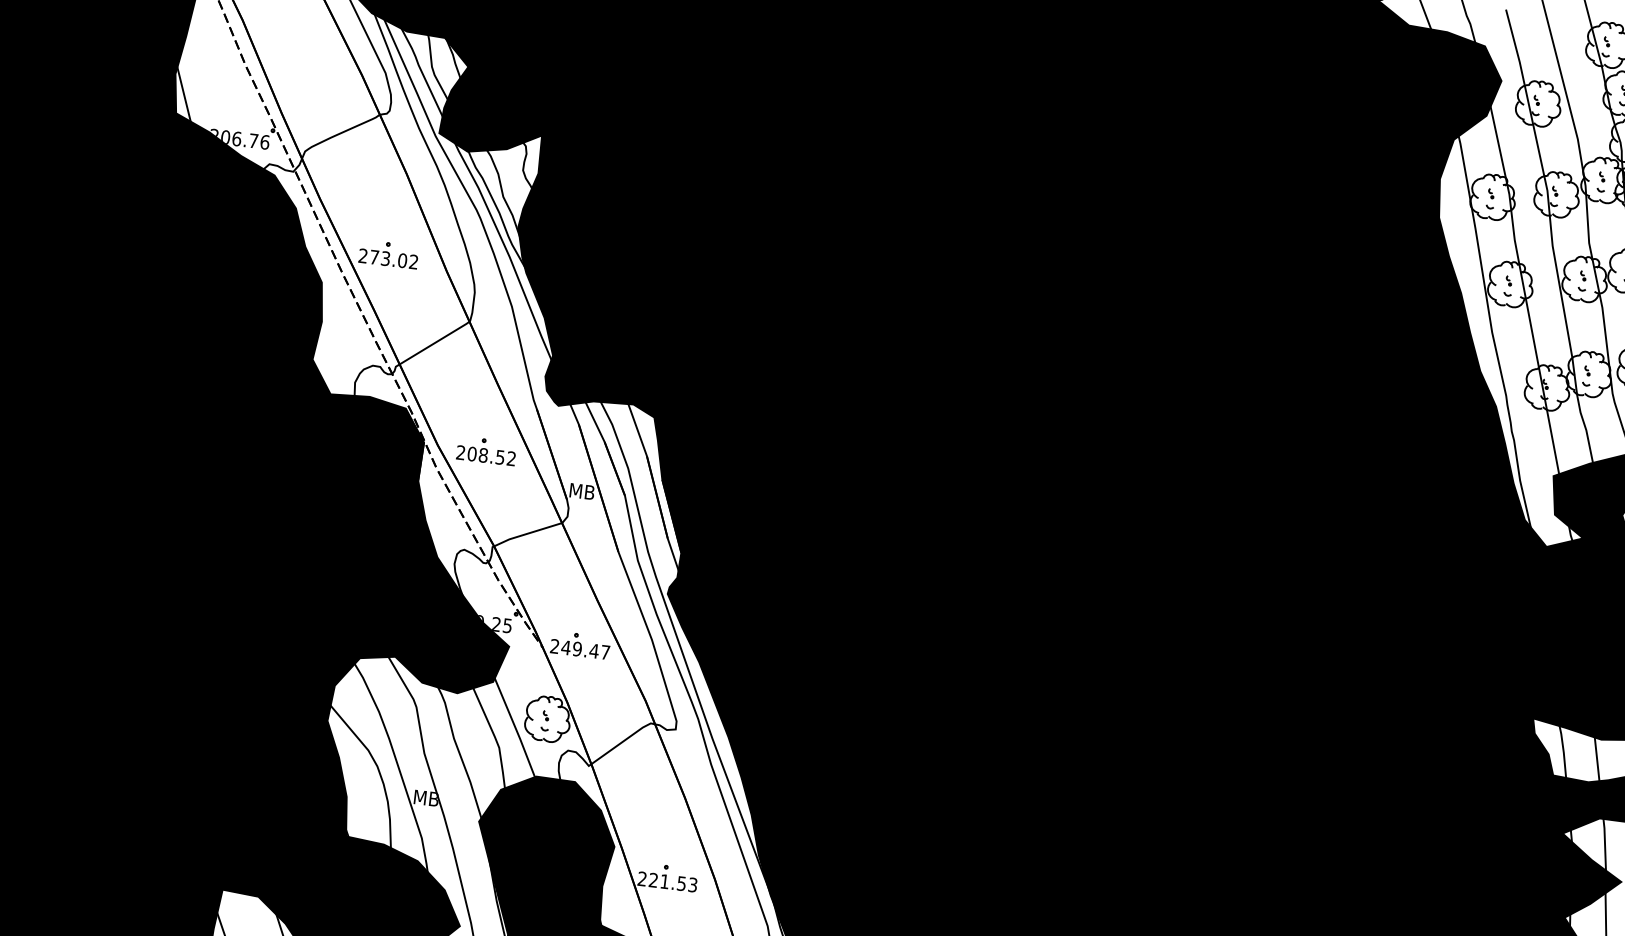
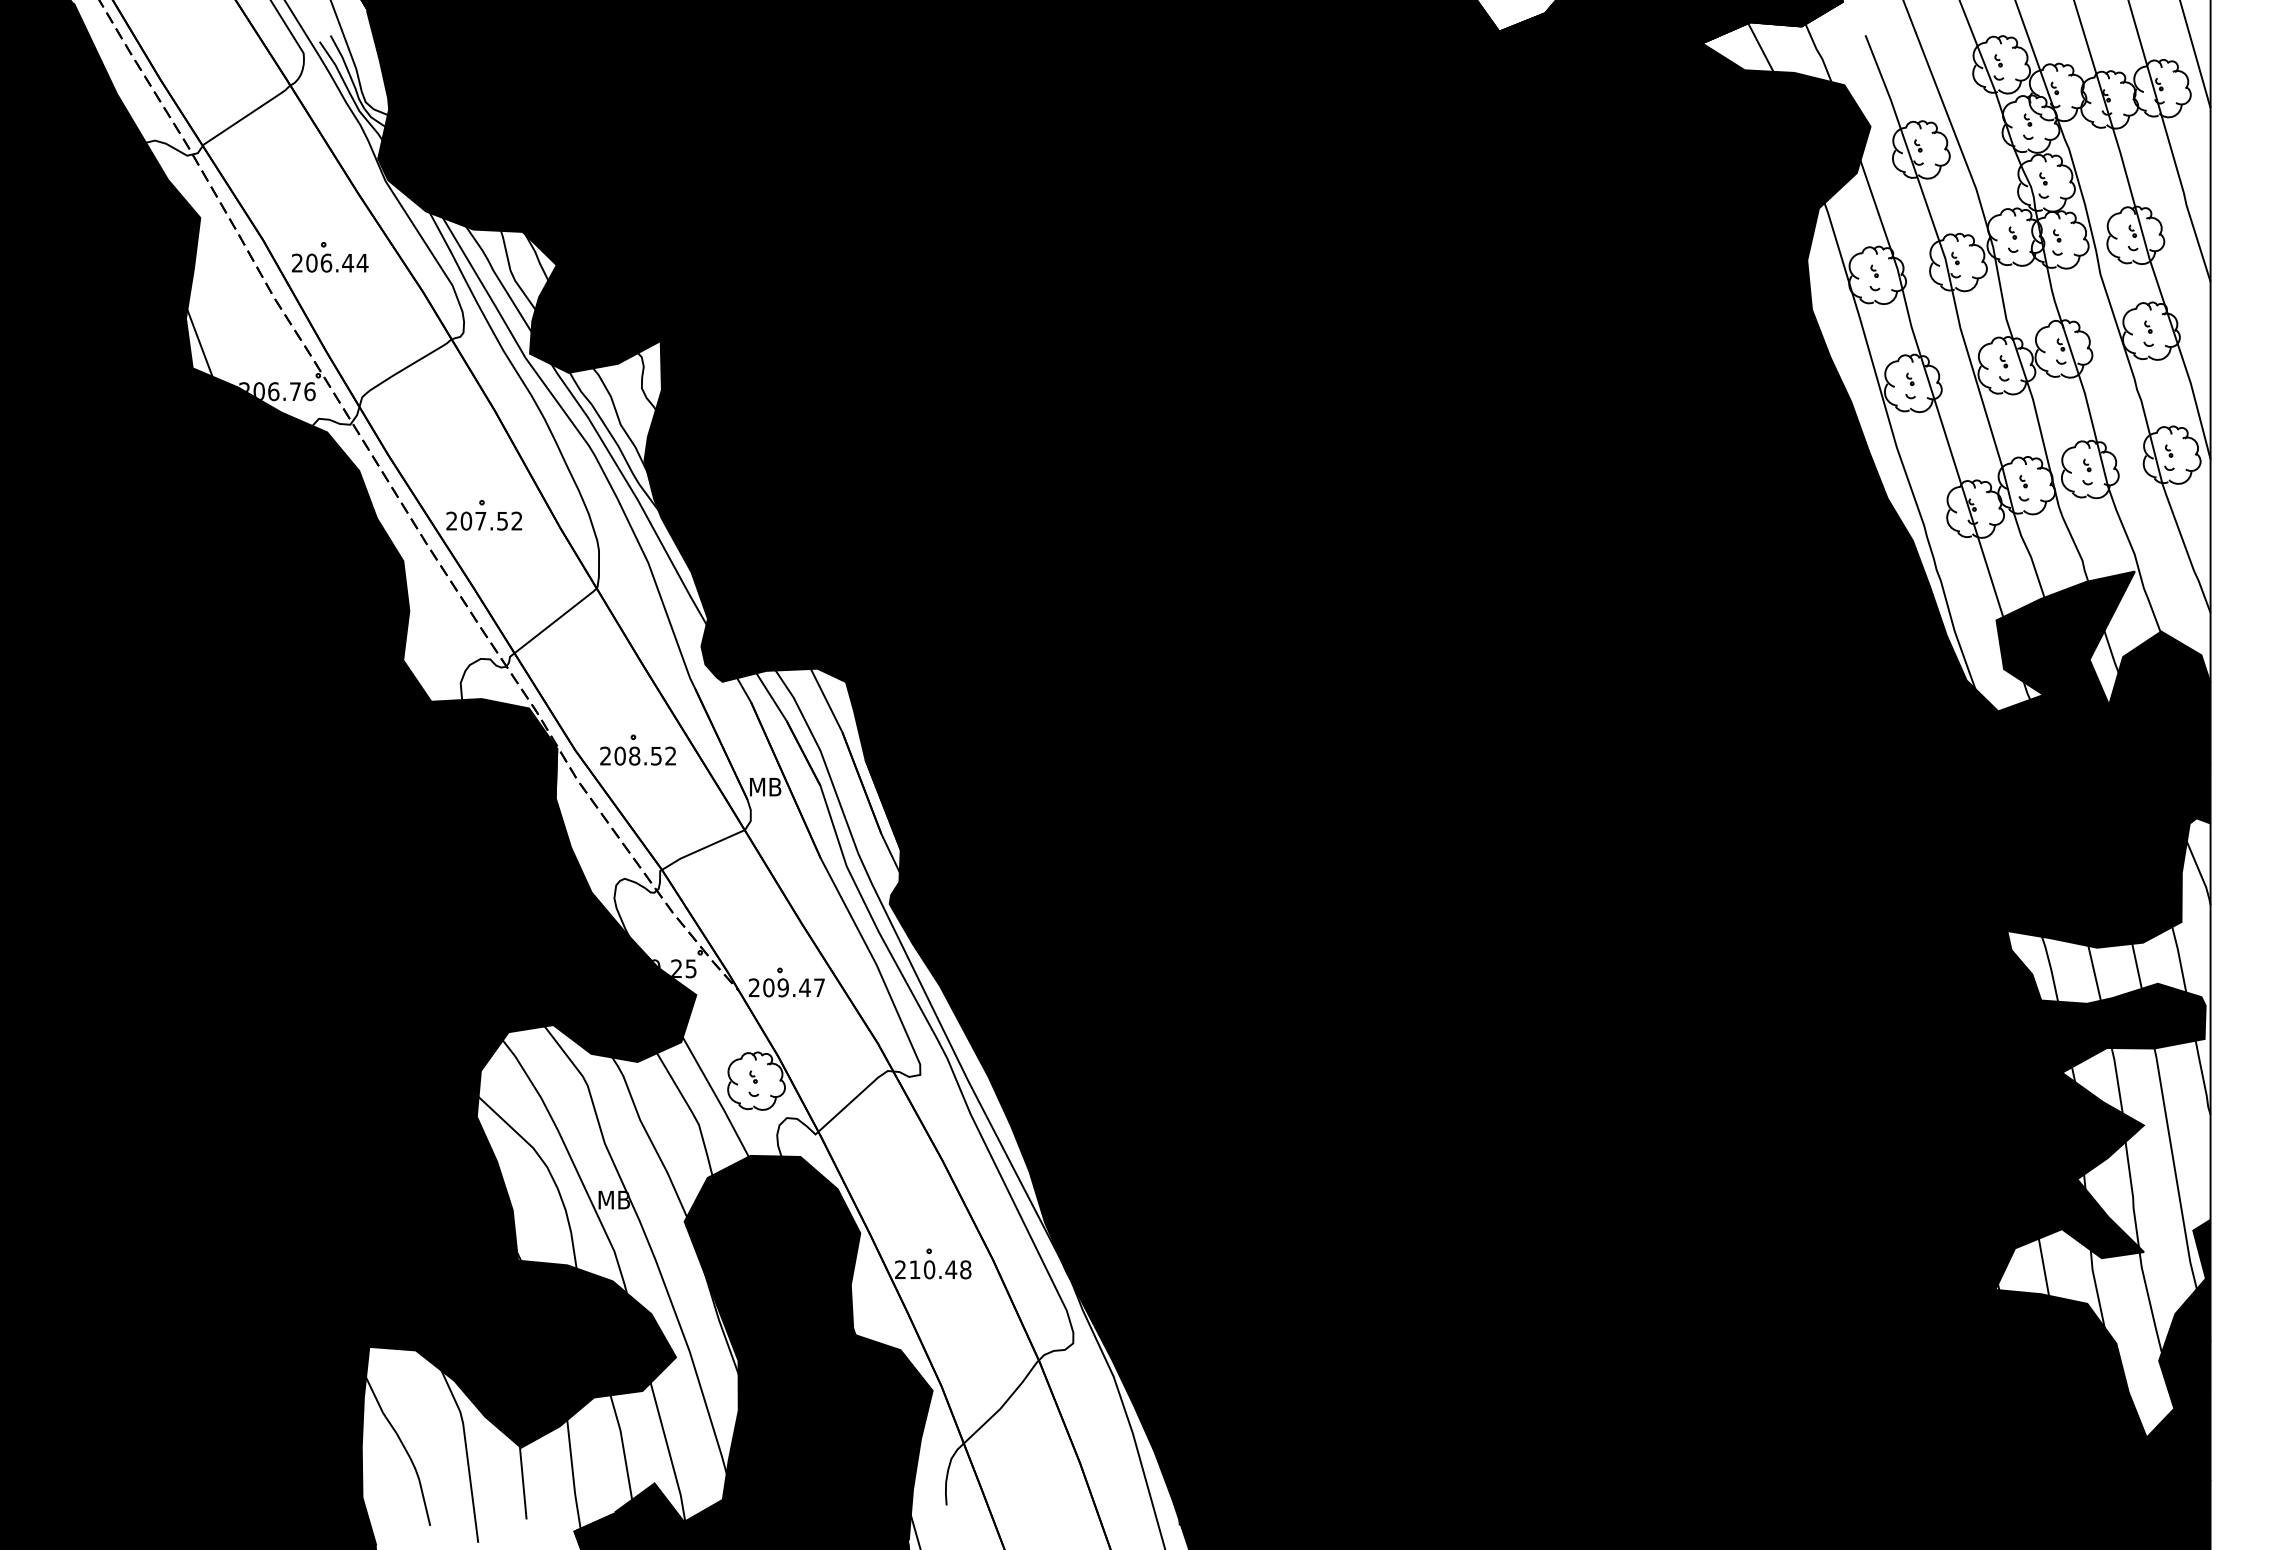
part: (293, 40) -> (330, 257), added
text: (388, 258) -> (484, 520), 273.02 -> 207.52
text: (565, 647) -> (768, 987), 249.47 -> 209.47
text: (673, 882) -> (940, 1269), 221.53 -> 210.48

